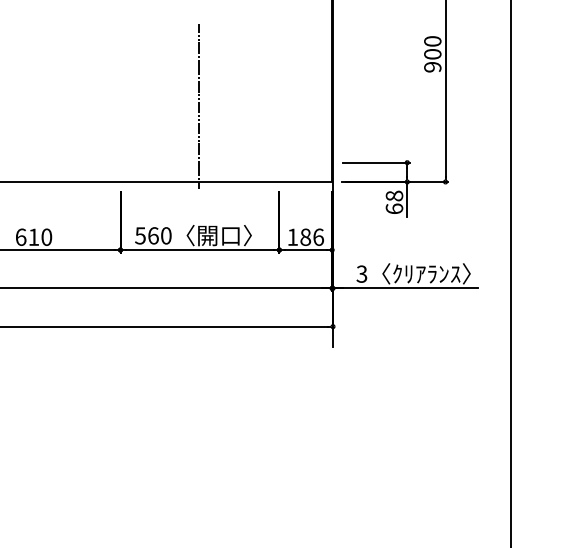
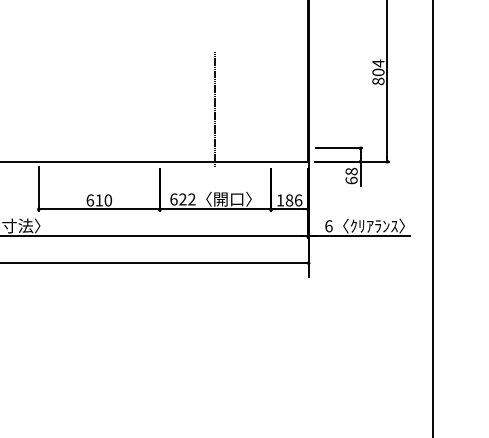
text: (432, 54) -> (378, 72), 900 -> 804
text: (152, 235) -> (182, 199), 560 -> 622
text: (361, 274) -> (328, 226), 3 -> 6

